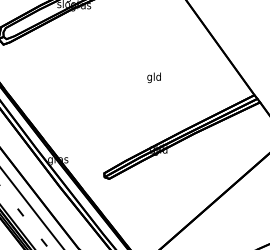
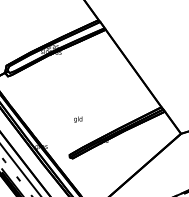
text: (154, 77) -> (78, 119), moved

